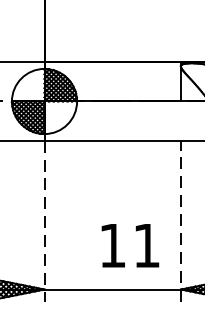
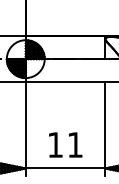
line: (44, 220) -> (25, 128), dashed -> solid
line: (181, 220) -> (105, 128), dashed -> solid
text: (130, 244) -> (65, 144), moved

